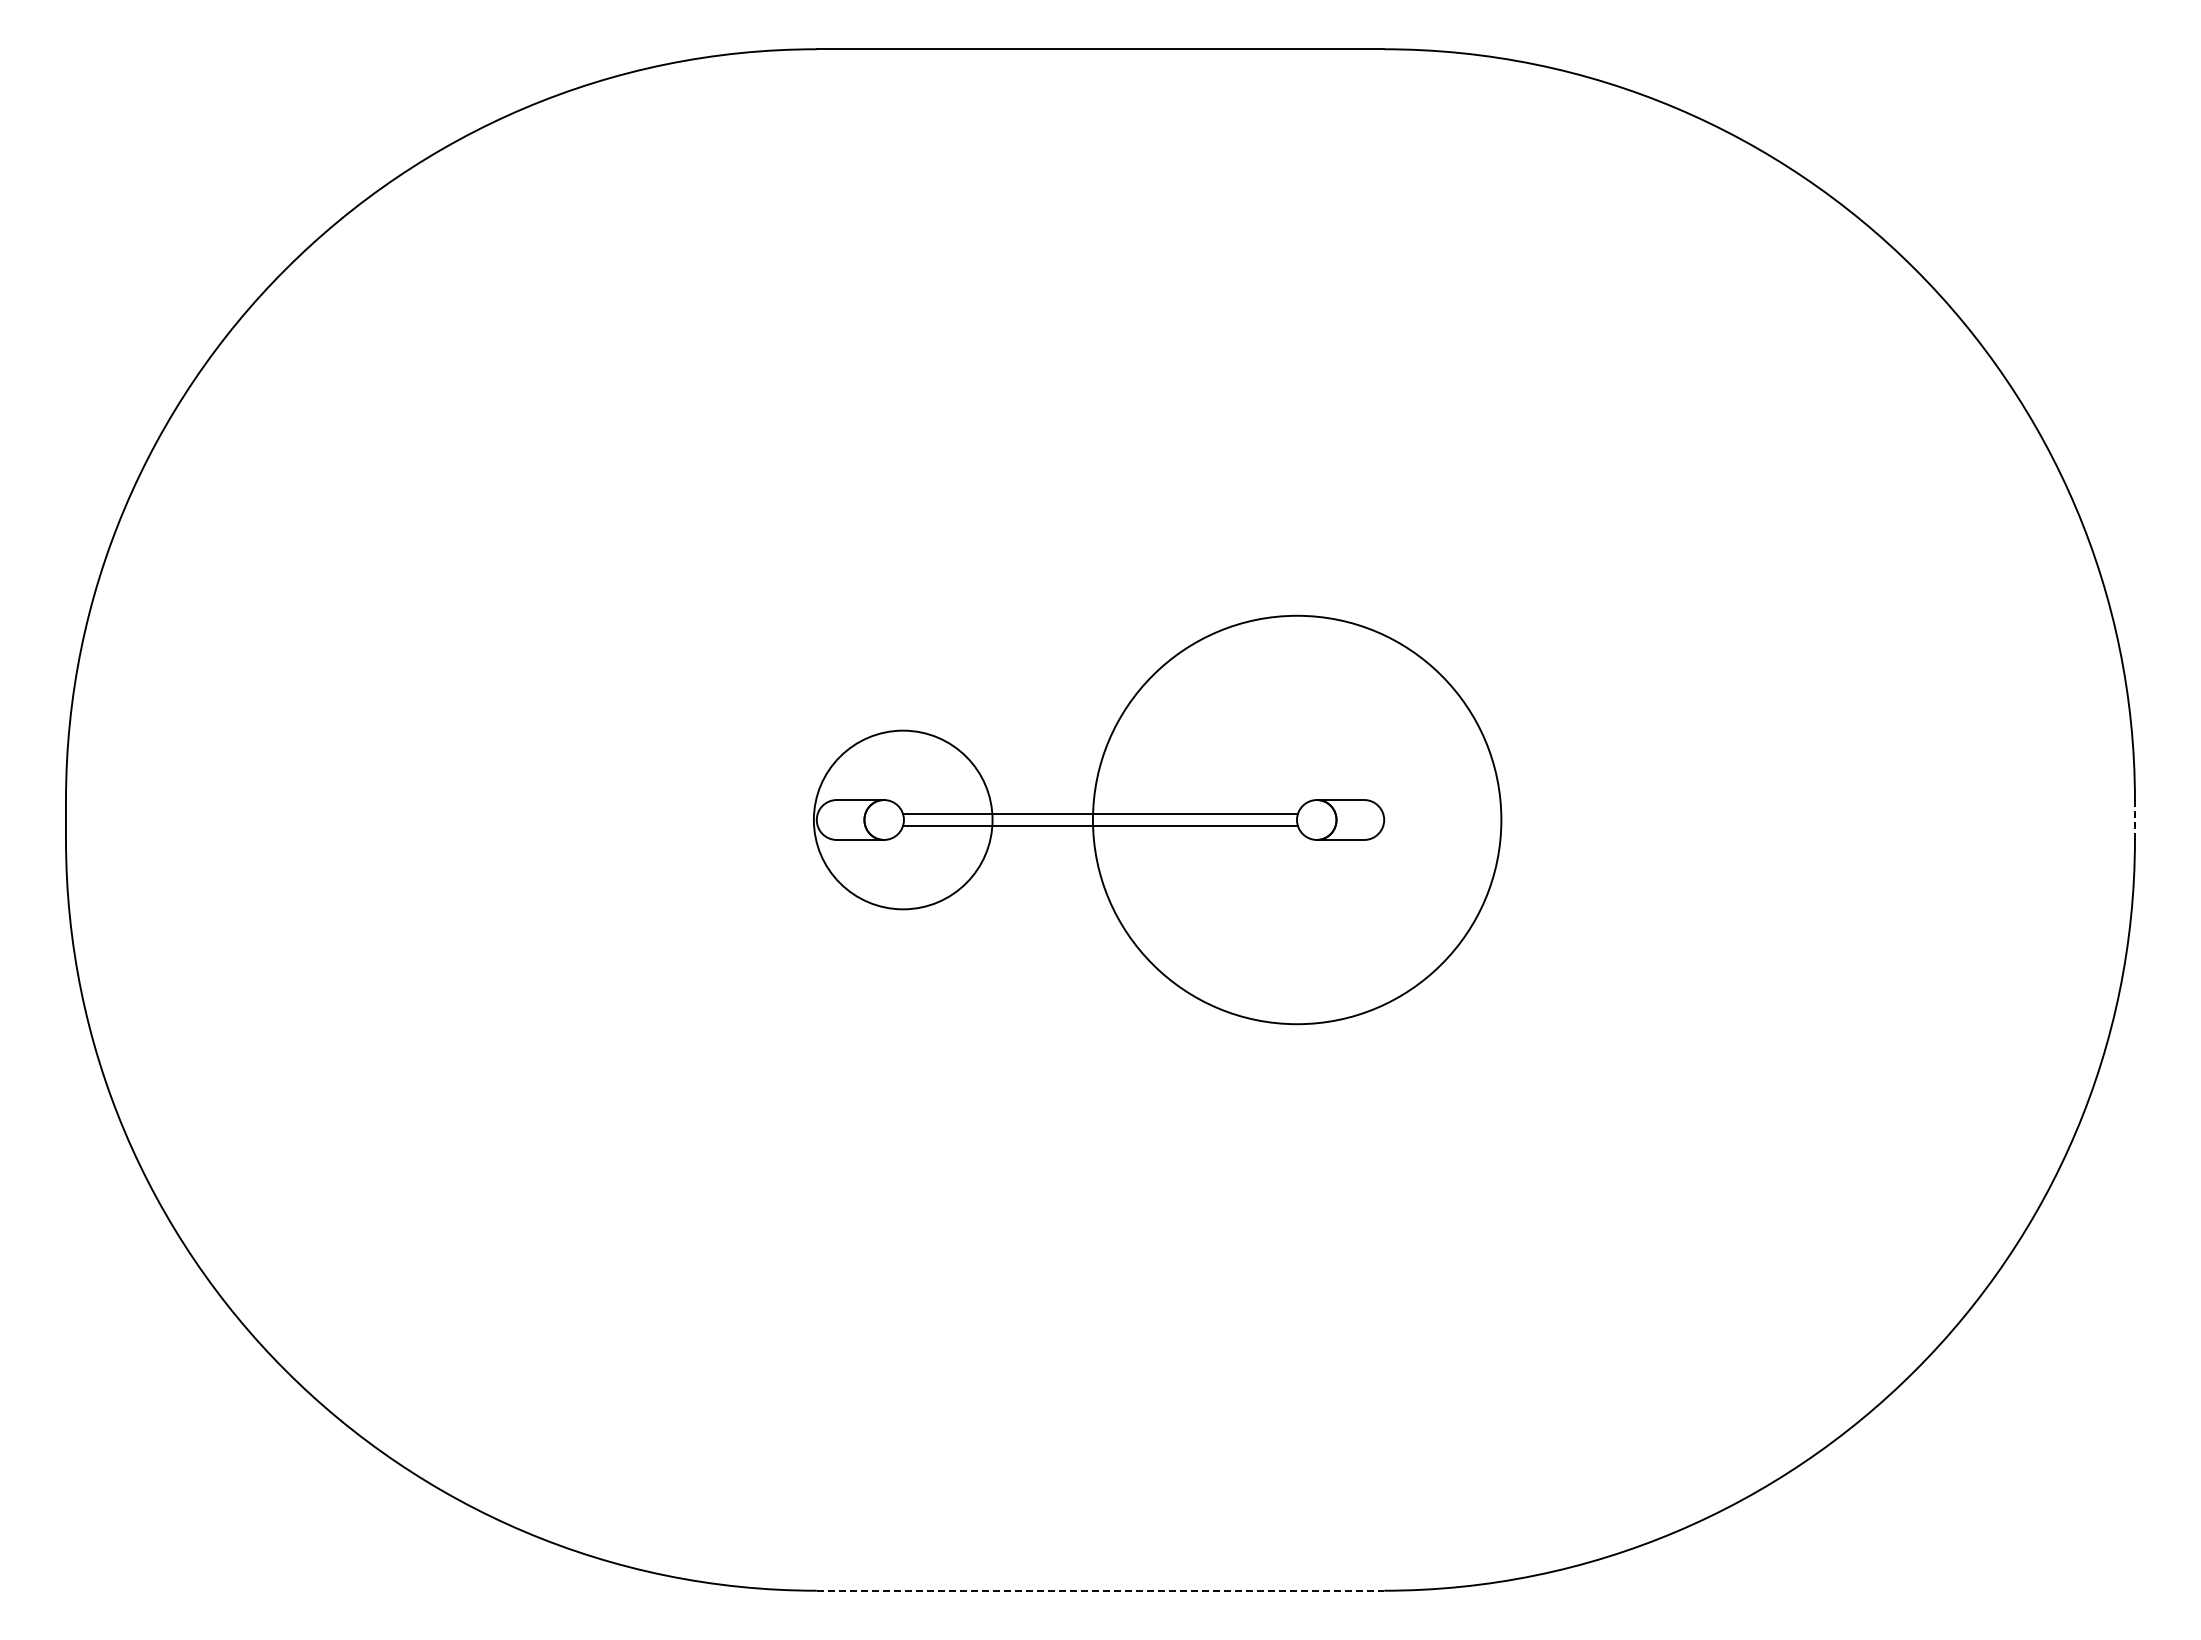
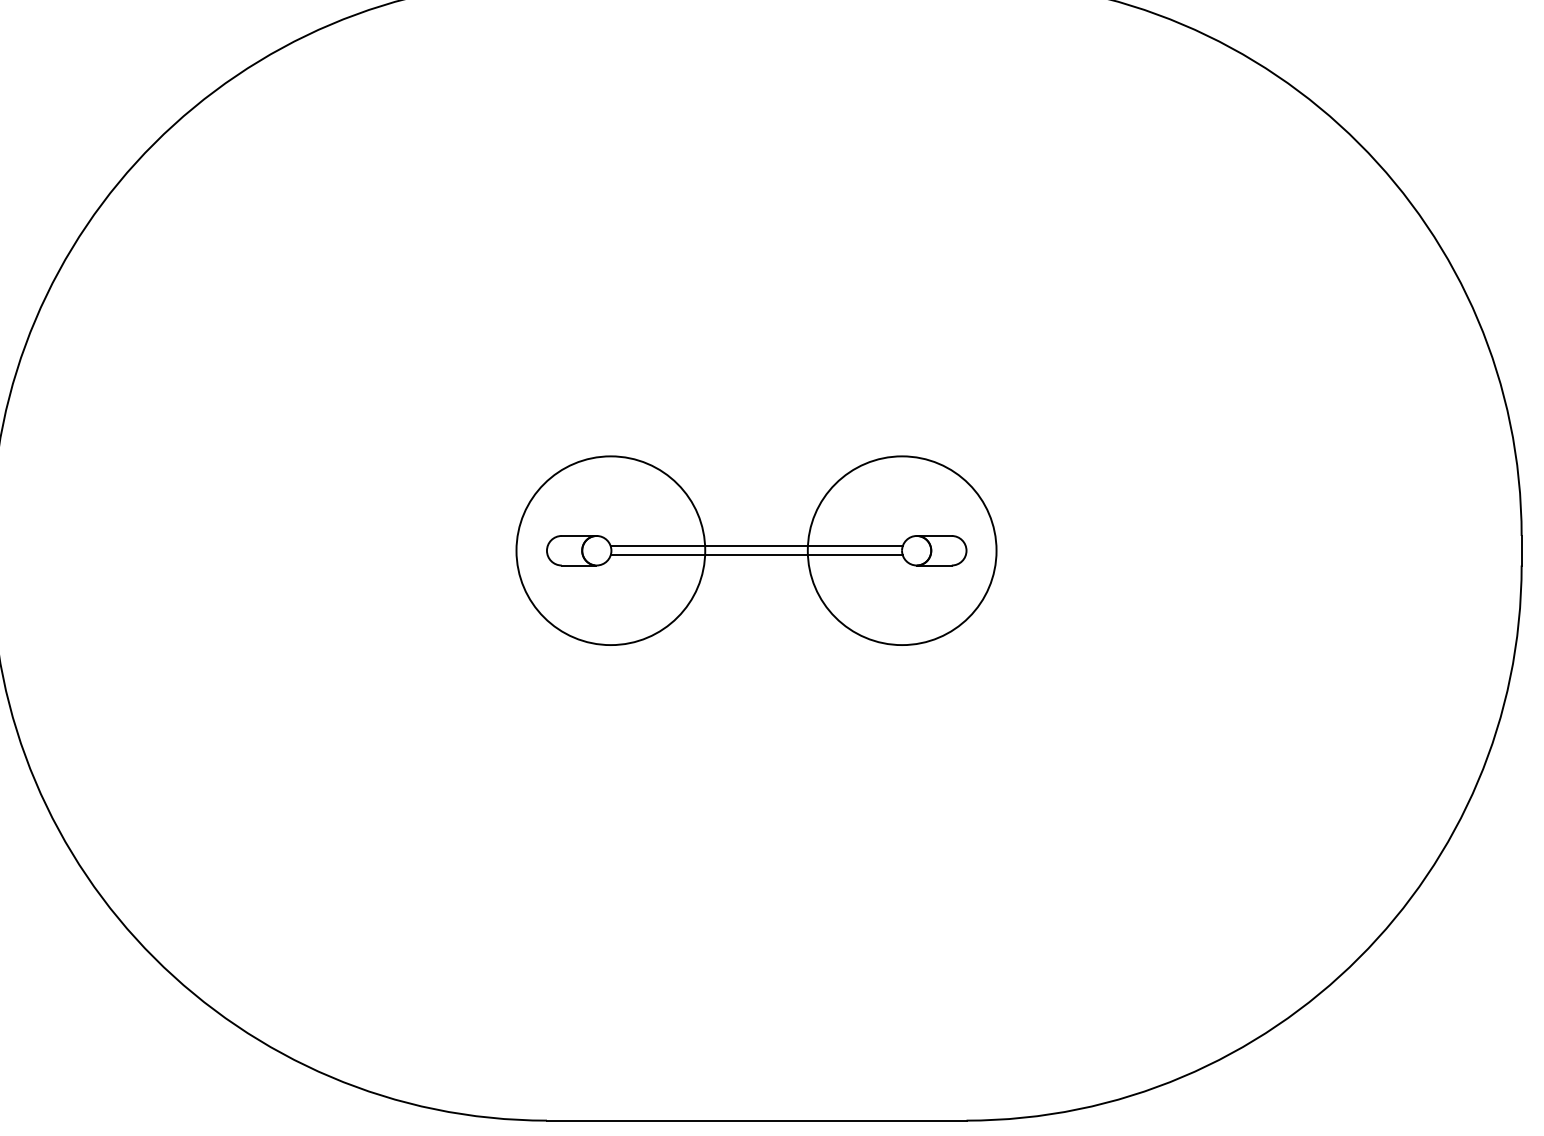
circle: (902, 819) -> (610, 550), size x1.43
circle: (1296, 819) -> (901, 550), size x0.62
line: (2134, 820) -> (1521, 551), dashed -> solid
line: (1100, 1590) -> (756, 1120), dashed -> solid

